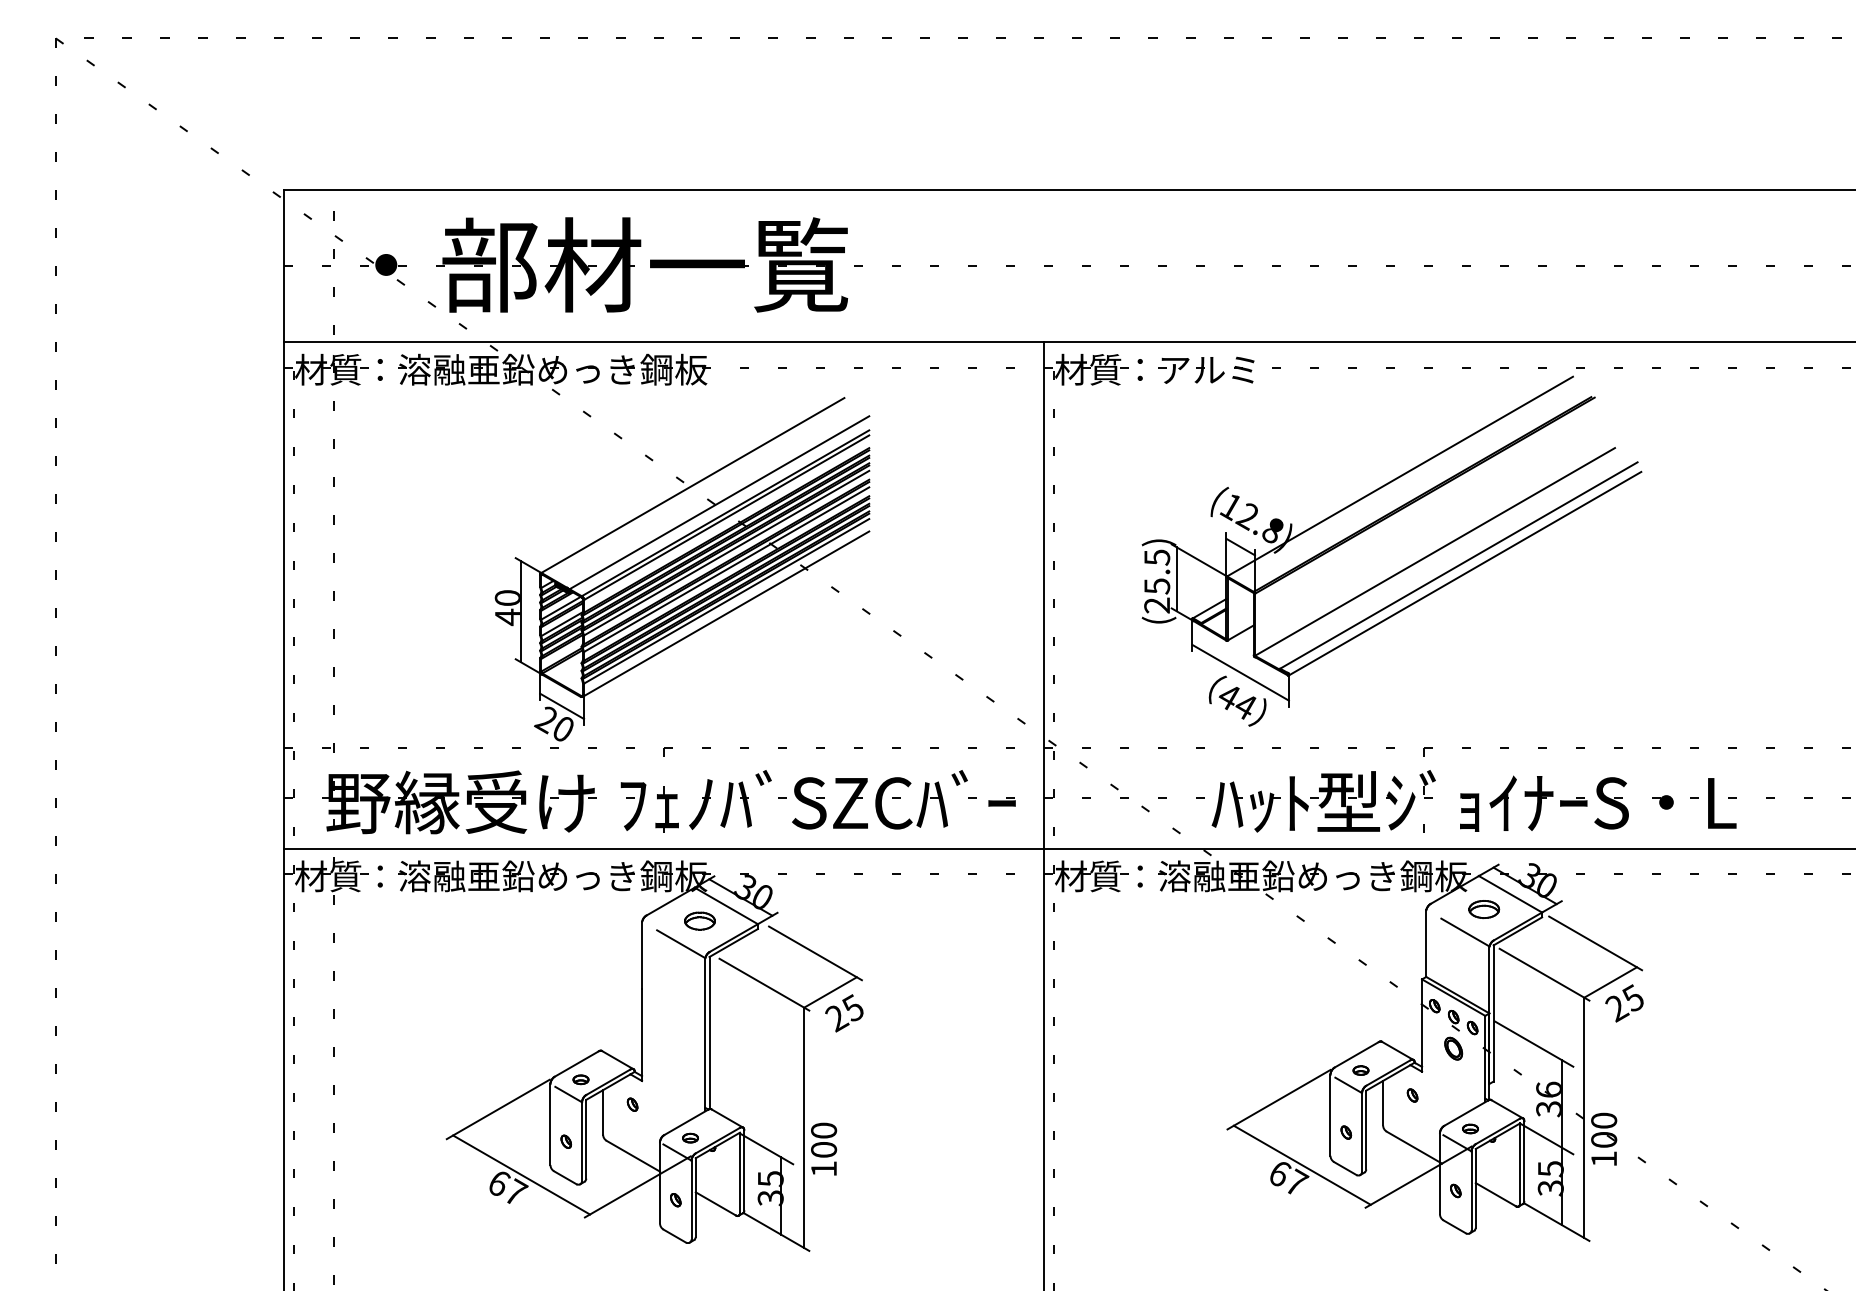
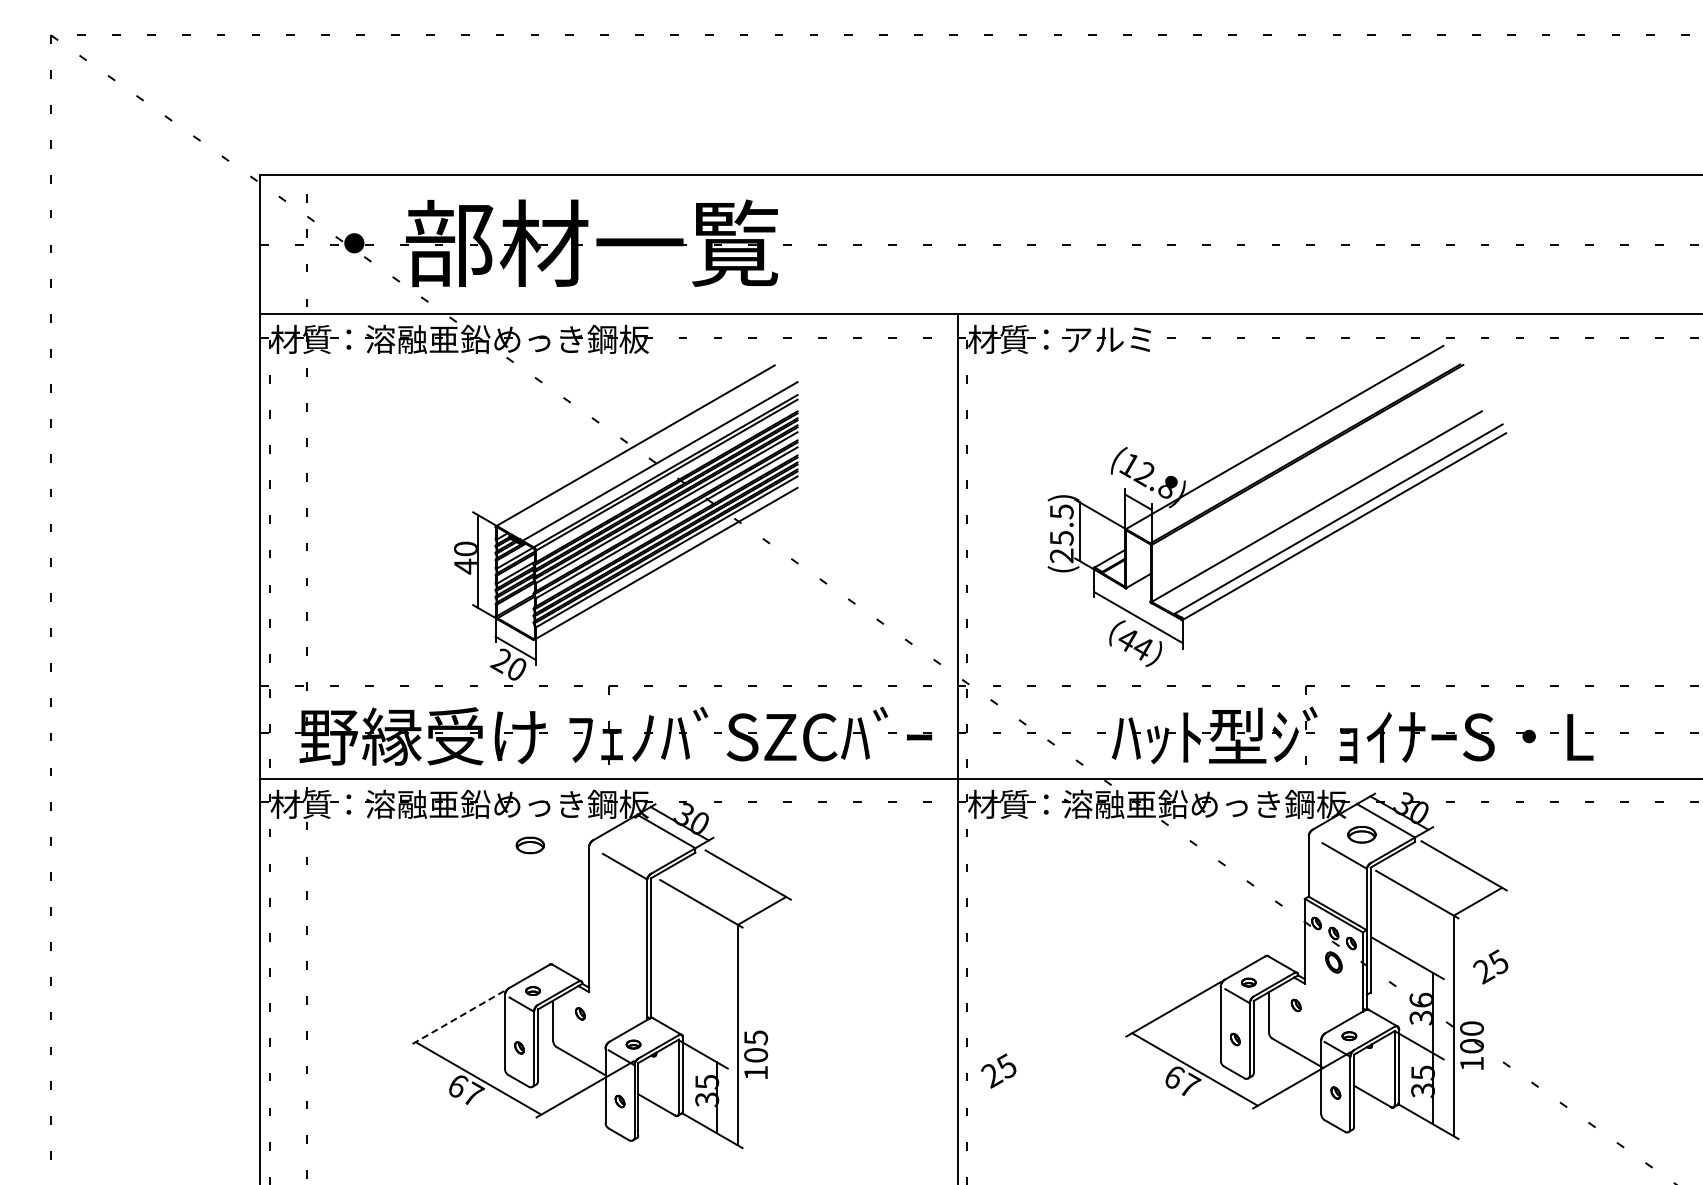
part: (699, 921) -> (529, 845), moved
text: (1624, 1002) -> (1490, 966), moved
text: (844, 1012) -> (998, 1070), moved
line: (498, 1109) -> (457, 1018), solid -> dashed
text: (823, 1130) -> (755, 1037), 100 -> 105

